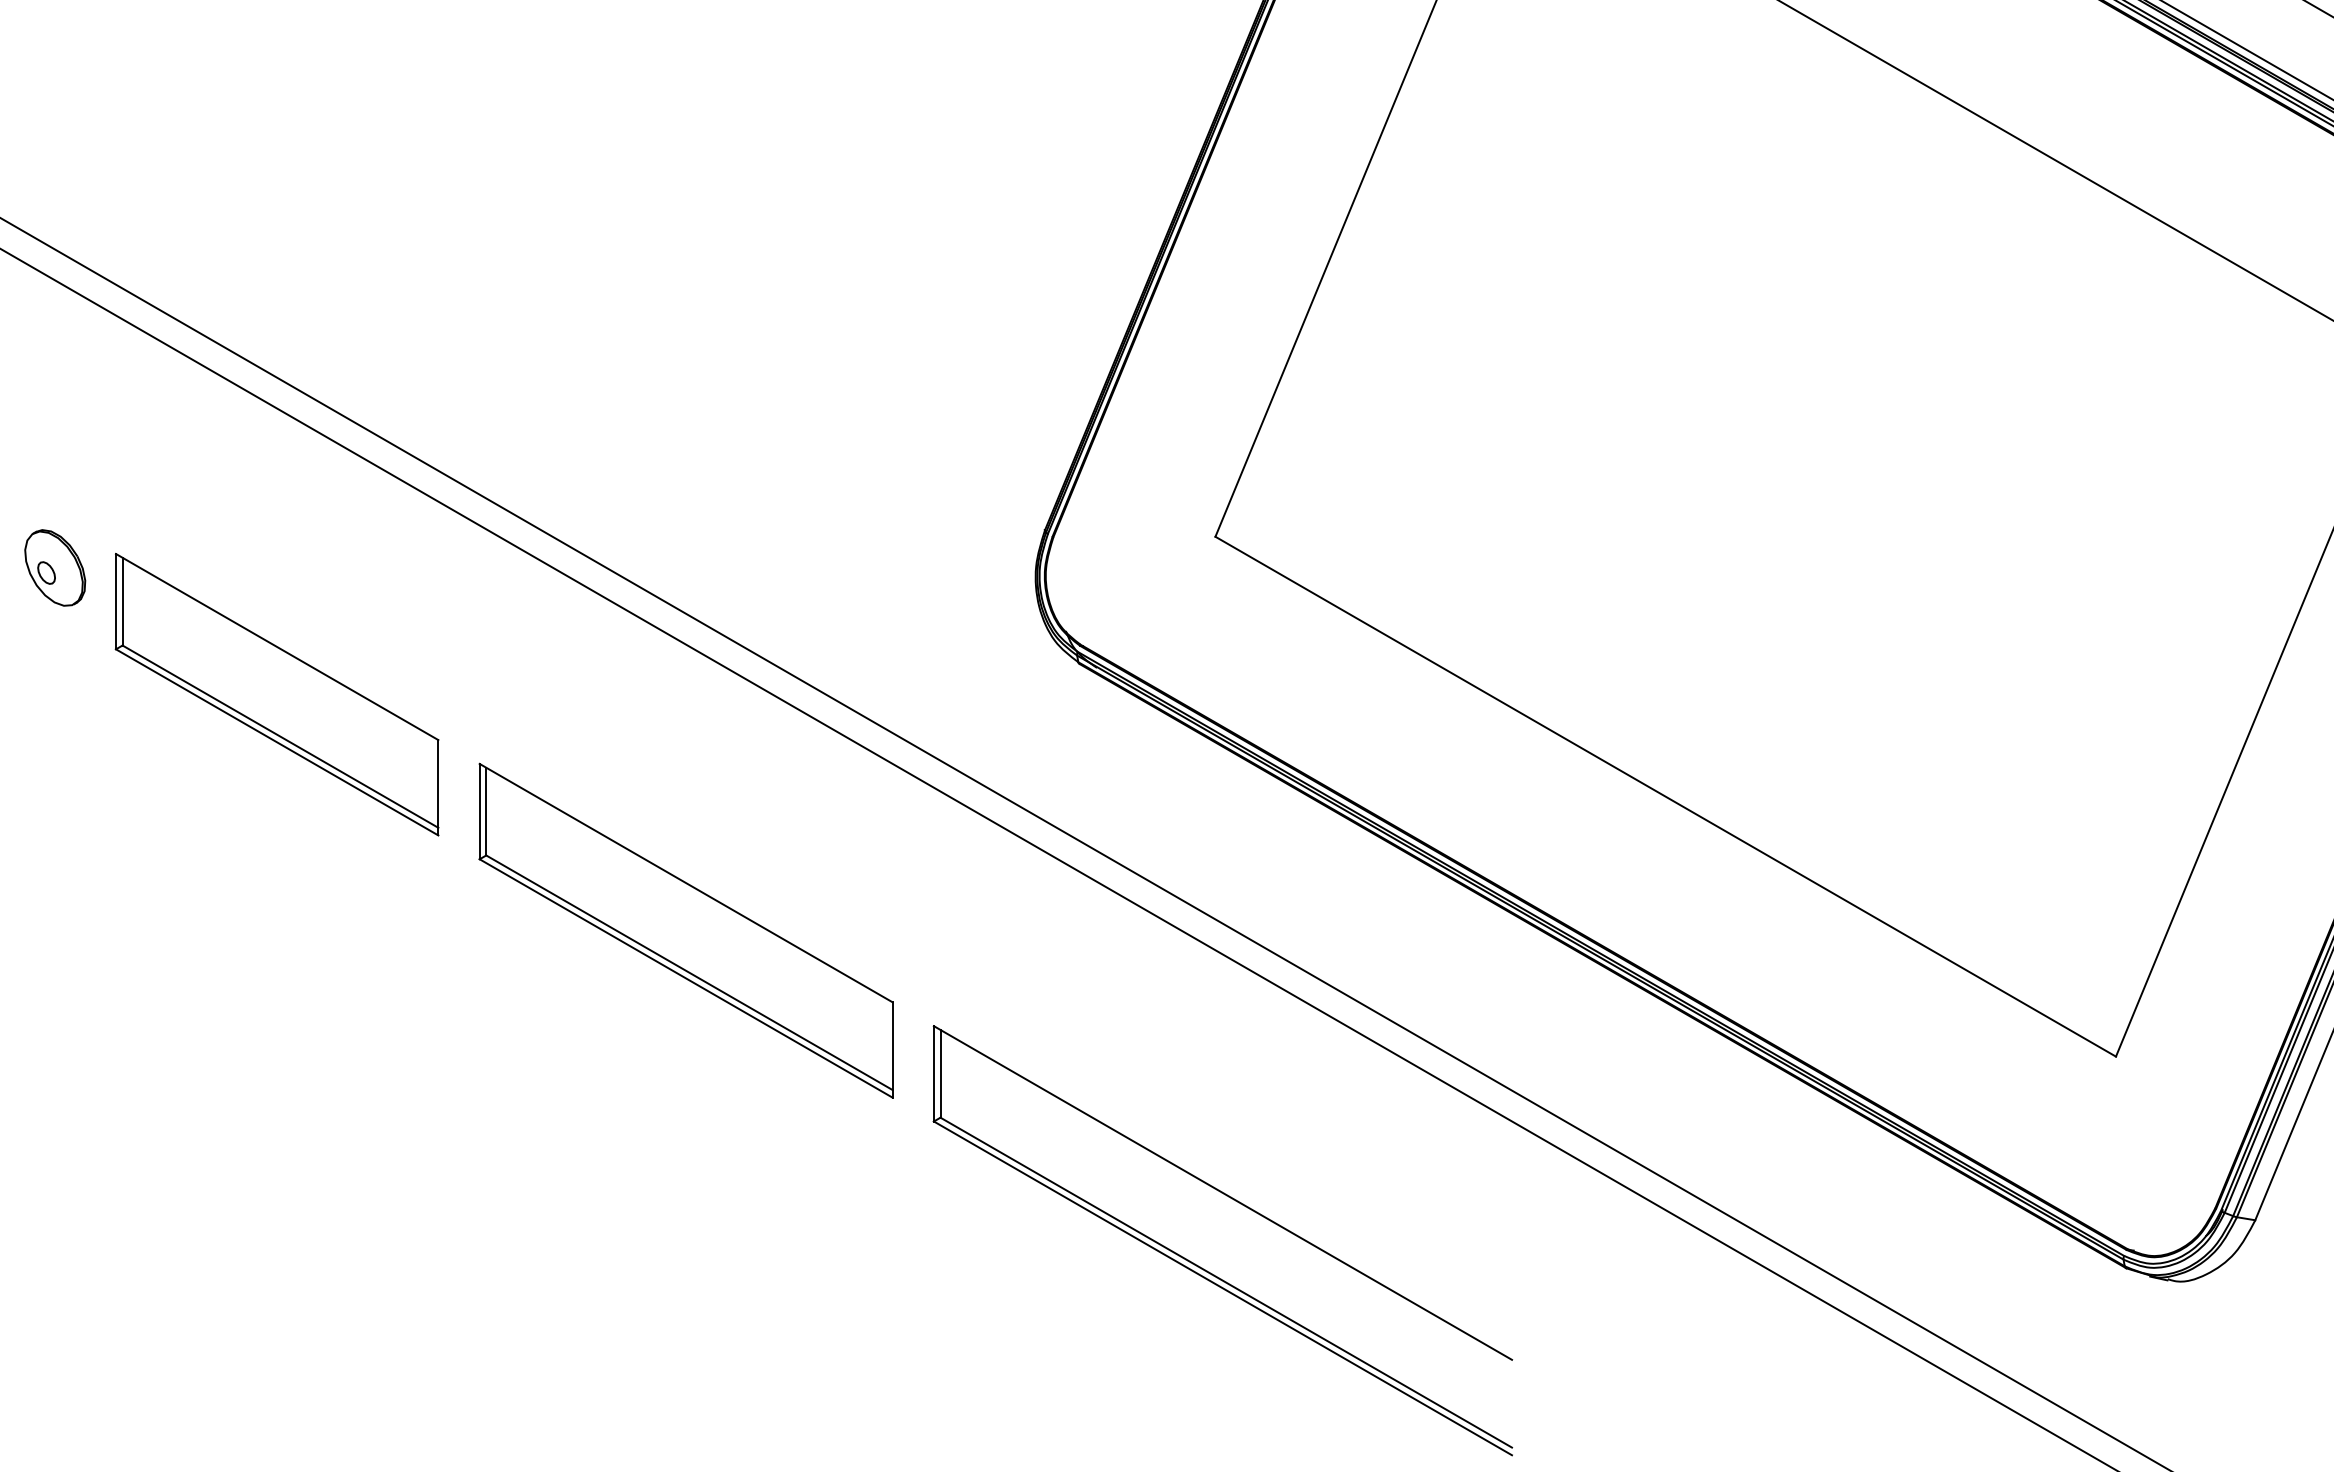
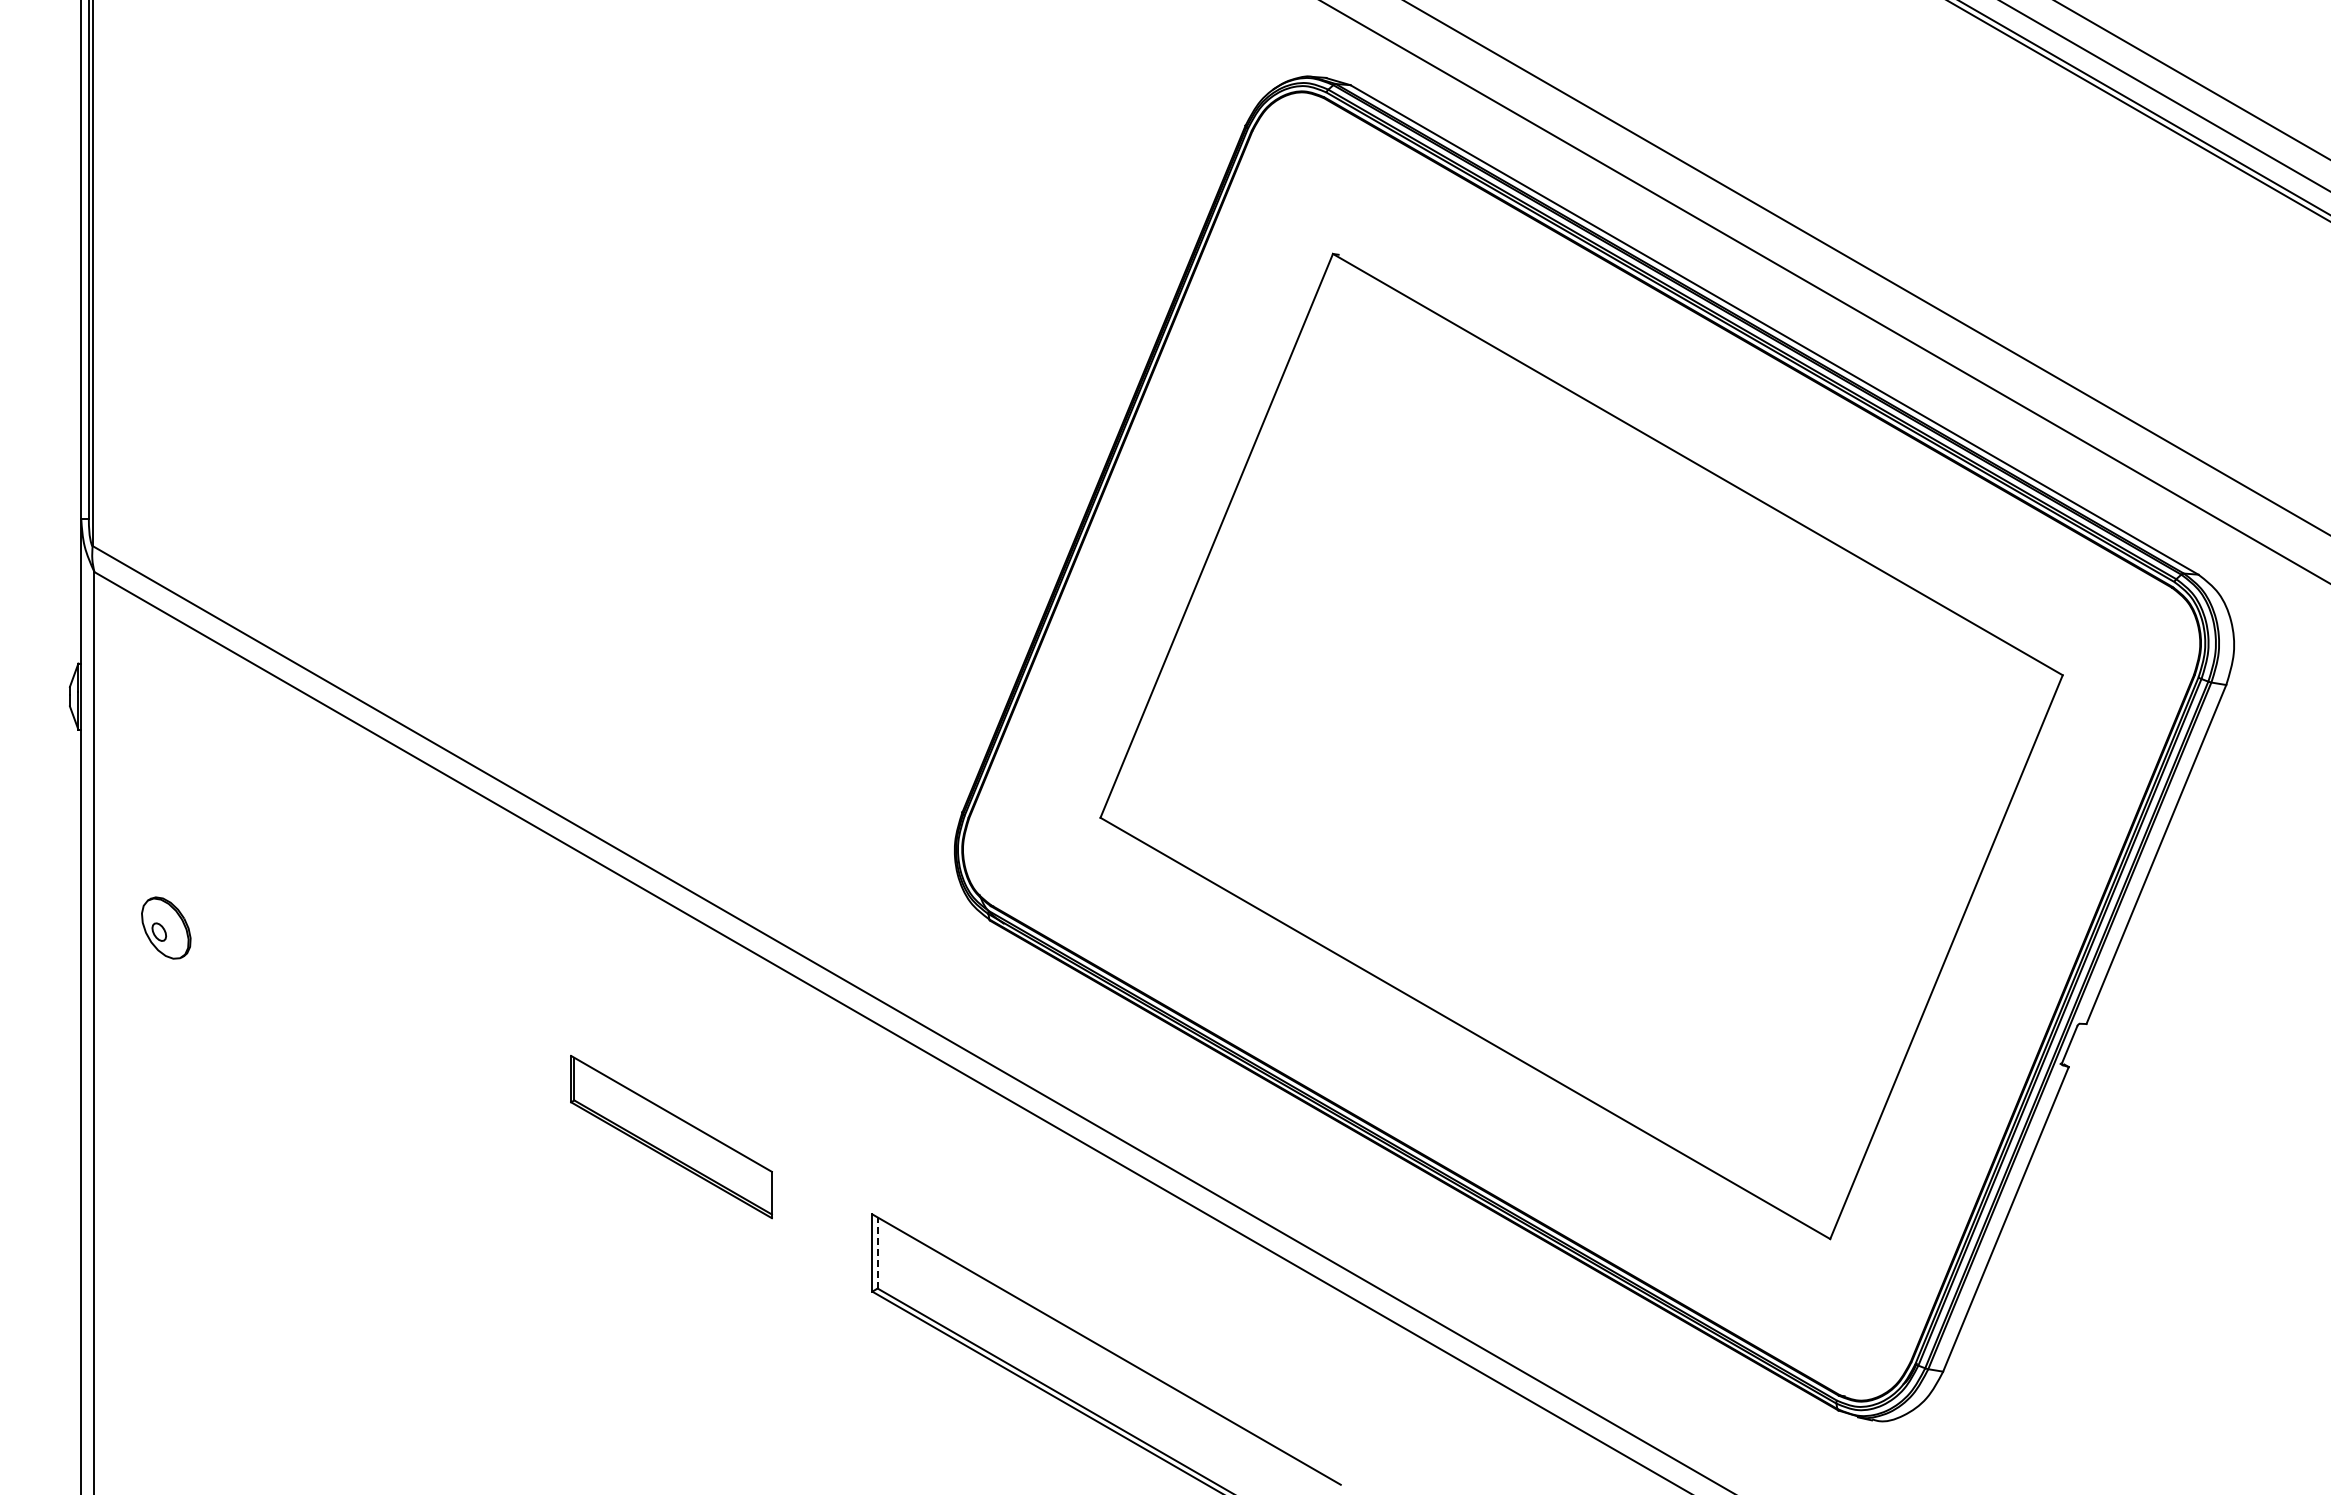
part: (55, 567) -> (166, 927), moved
part: (276, 694) -> (339, 945), removed
part: (686, 930) -> (671, 1136), size x0.6
line: (940, 1074) -> (877, 1253), solid -> dashed

